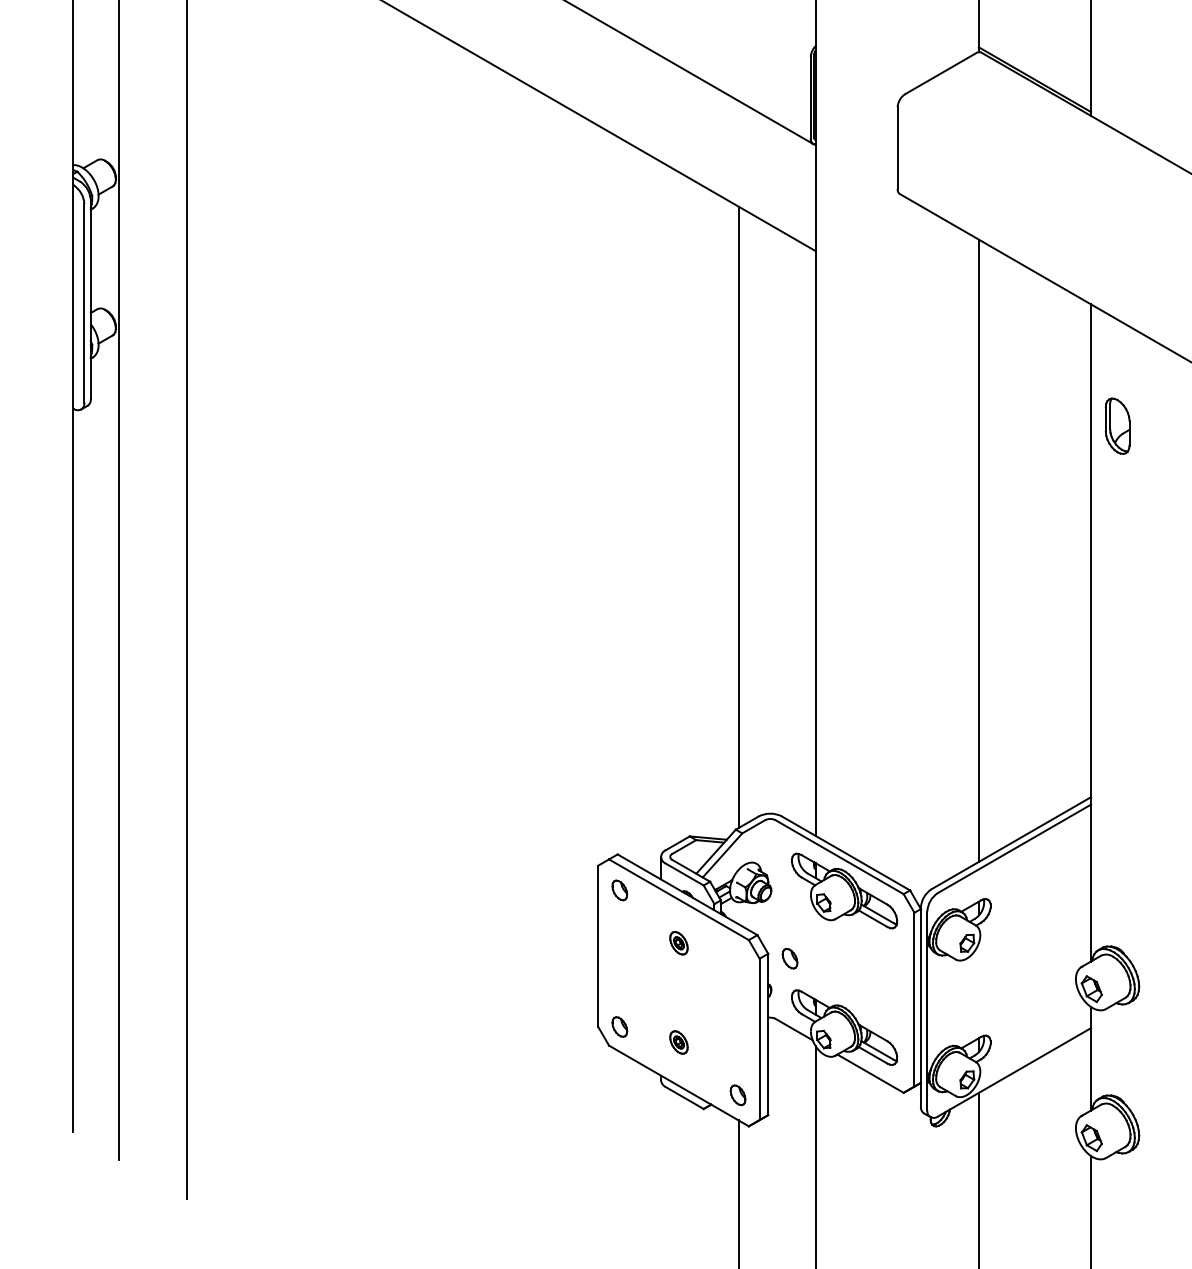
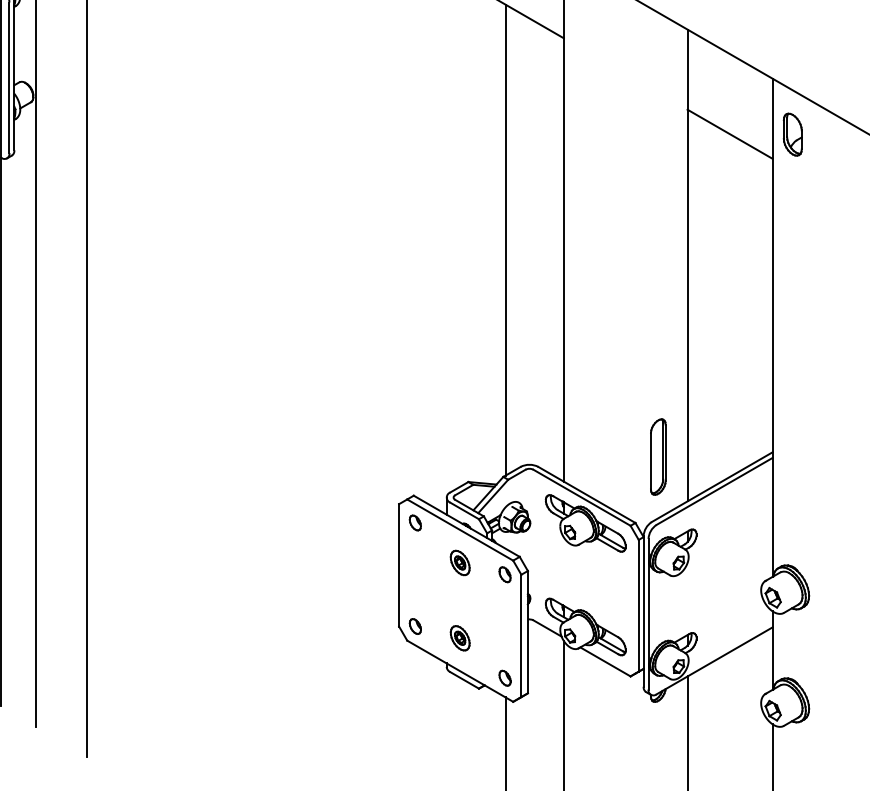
line: (1034, 377) -> (729, 134), added
part: (1117, 425) -> (792, 134), moved
part: (939, 803) -> (657, 457), added
part: (678, 943) -> (459, 563), size x1.43
part: (789, 958) -> (504, 574), moved
part: (678, 1042) -> (459, 638), size x1.43

